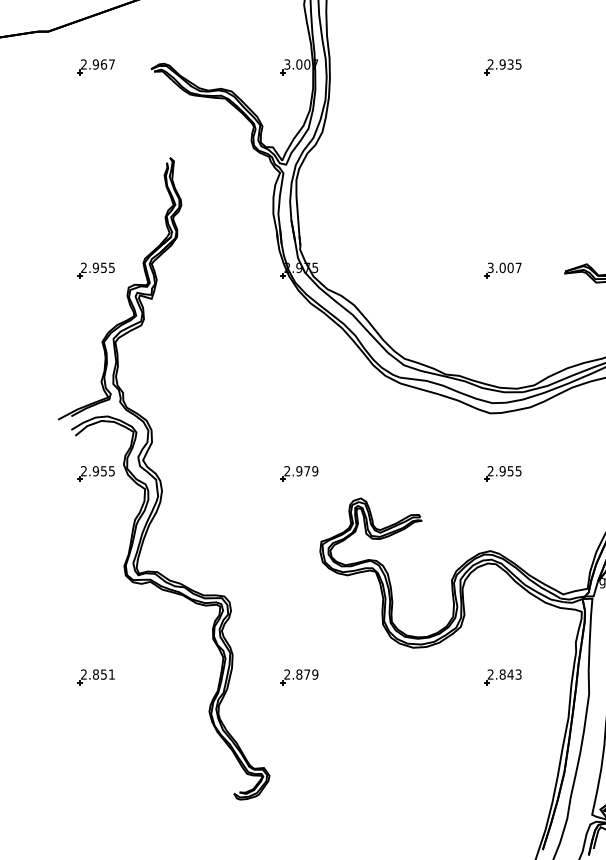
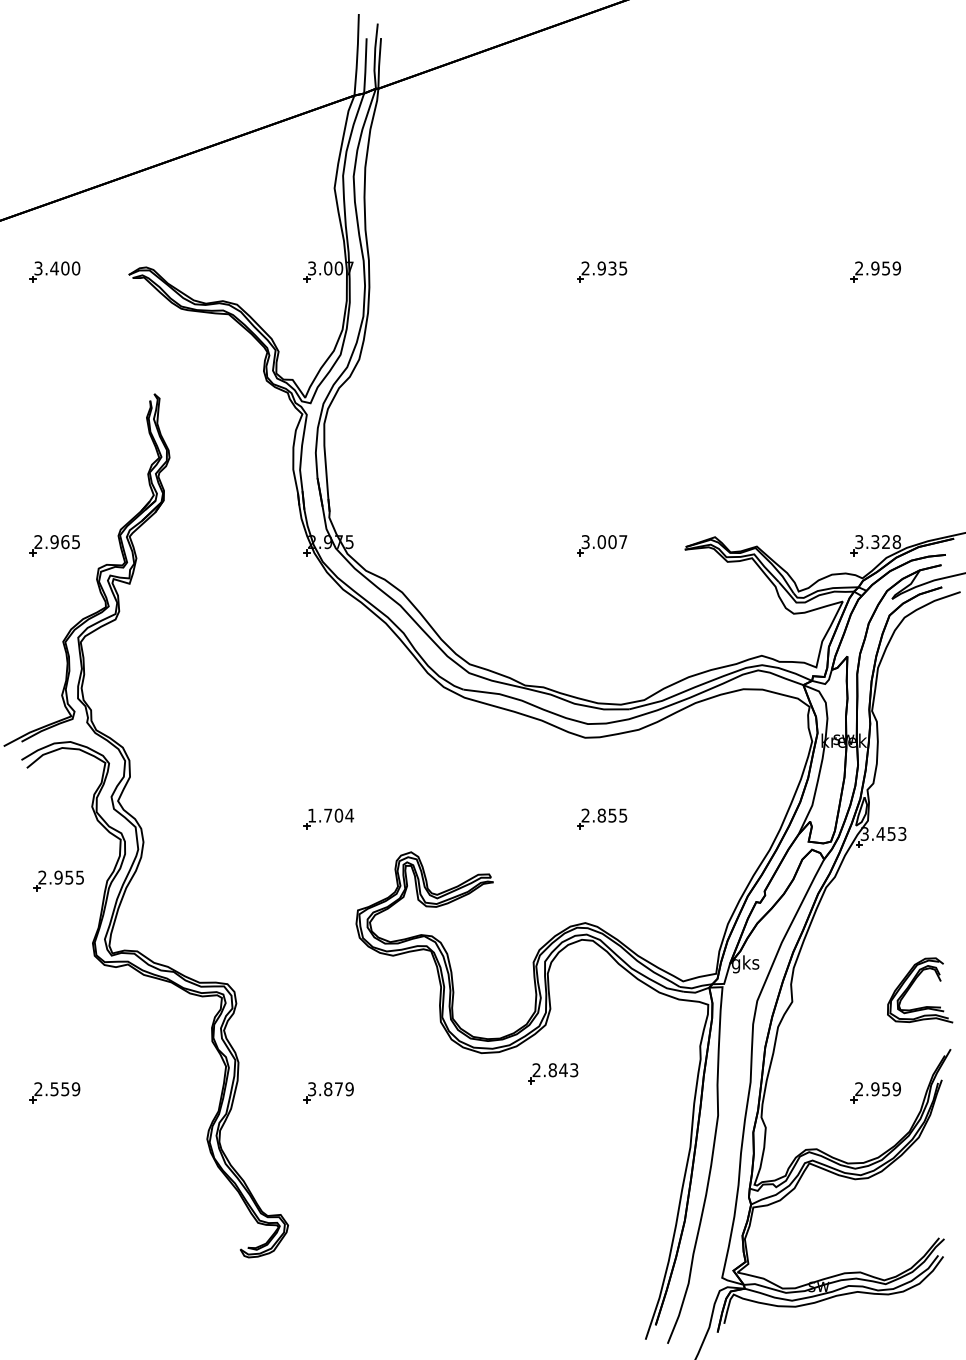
text: (98, 64) -> (57, 268), 2.967 -> 3.400
text: (104, 268) -> (65, 542), 2.955 -> 2.965
text: (301, 471) -> (331, 815), 2.979 -> 1.704
text: (502, 471) -> (601, 815), 2.955 -> 2.855
part: (95, 473) -> (58, 880), moved
text: (104, 674) -> (65, 1089), 2.851 -> 2.559
text: (287, 674) -> (312, 1089), 2.879 -> 3.879
part: (503, 677) -> (553, 1073), moved

